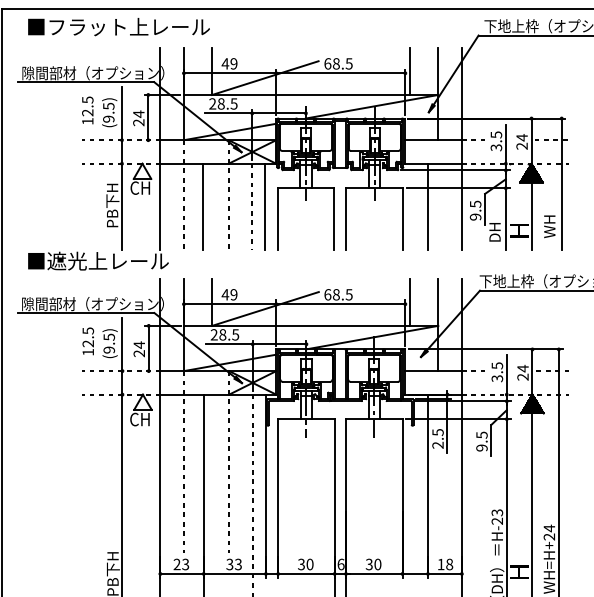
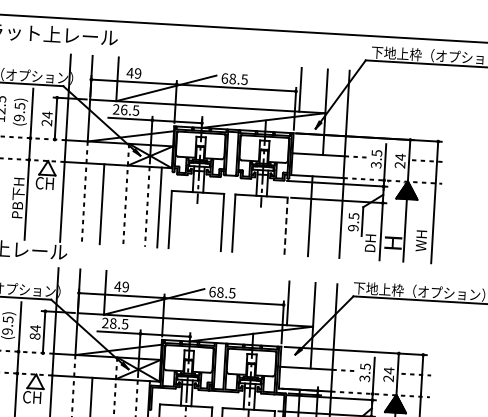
text: (220, 103) -> (123, 109), 28.5 -> 26.5
line: (403, 219) -> (286, 226), solid -> dashed
text: (139, 353) -> (35, 336), 24 -> 84

